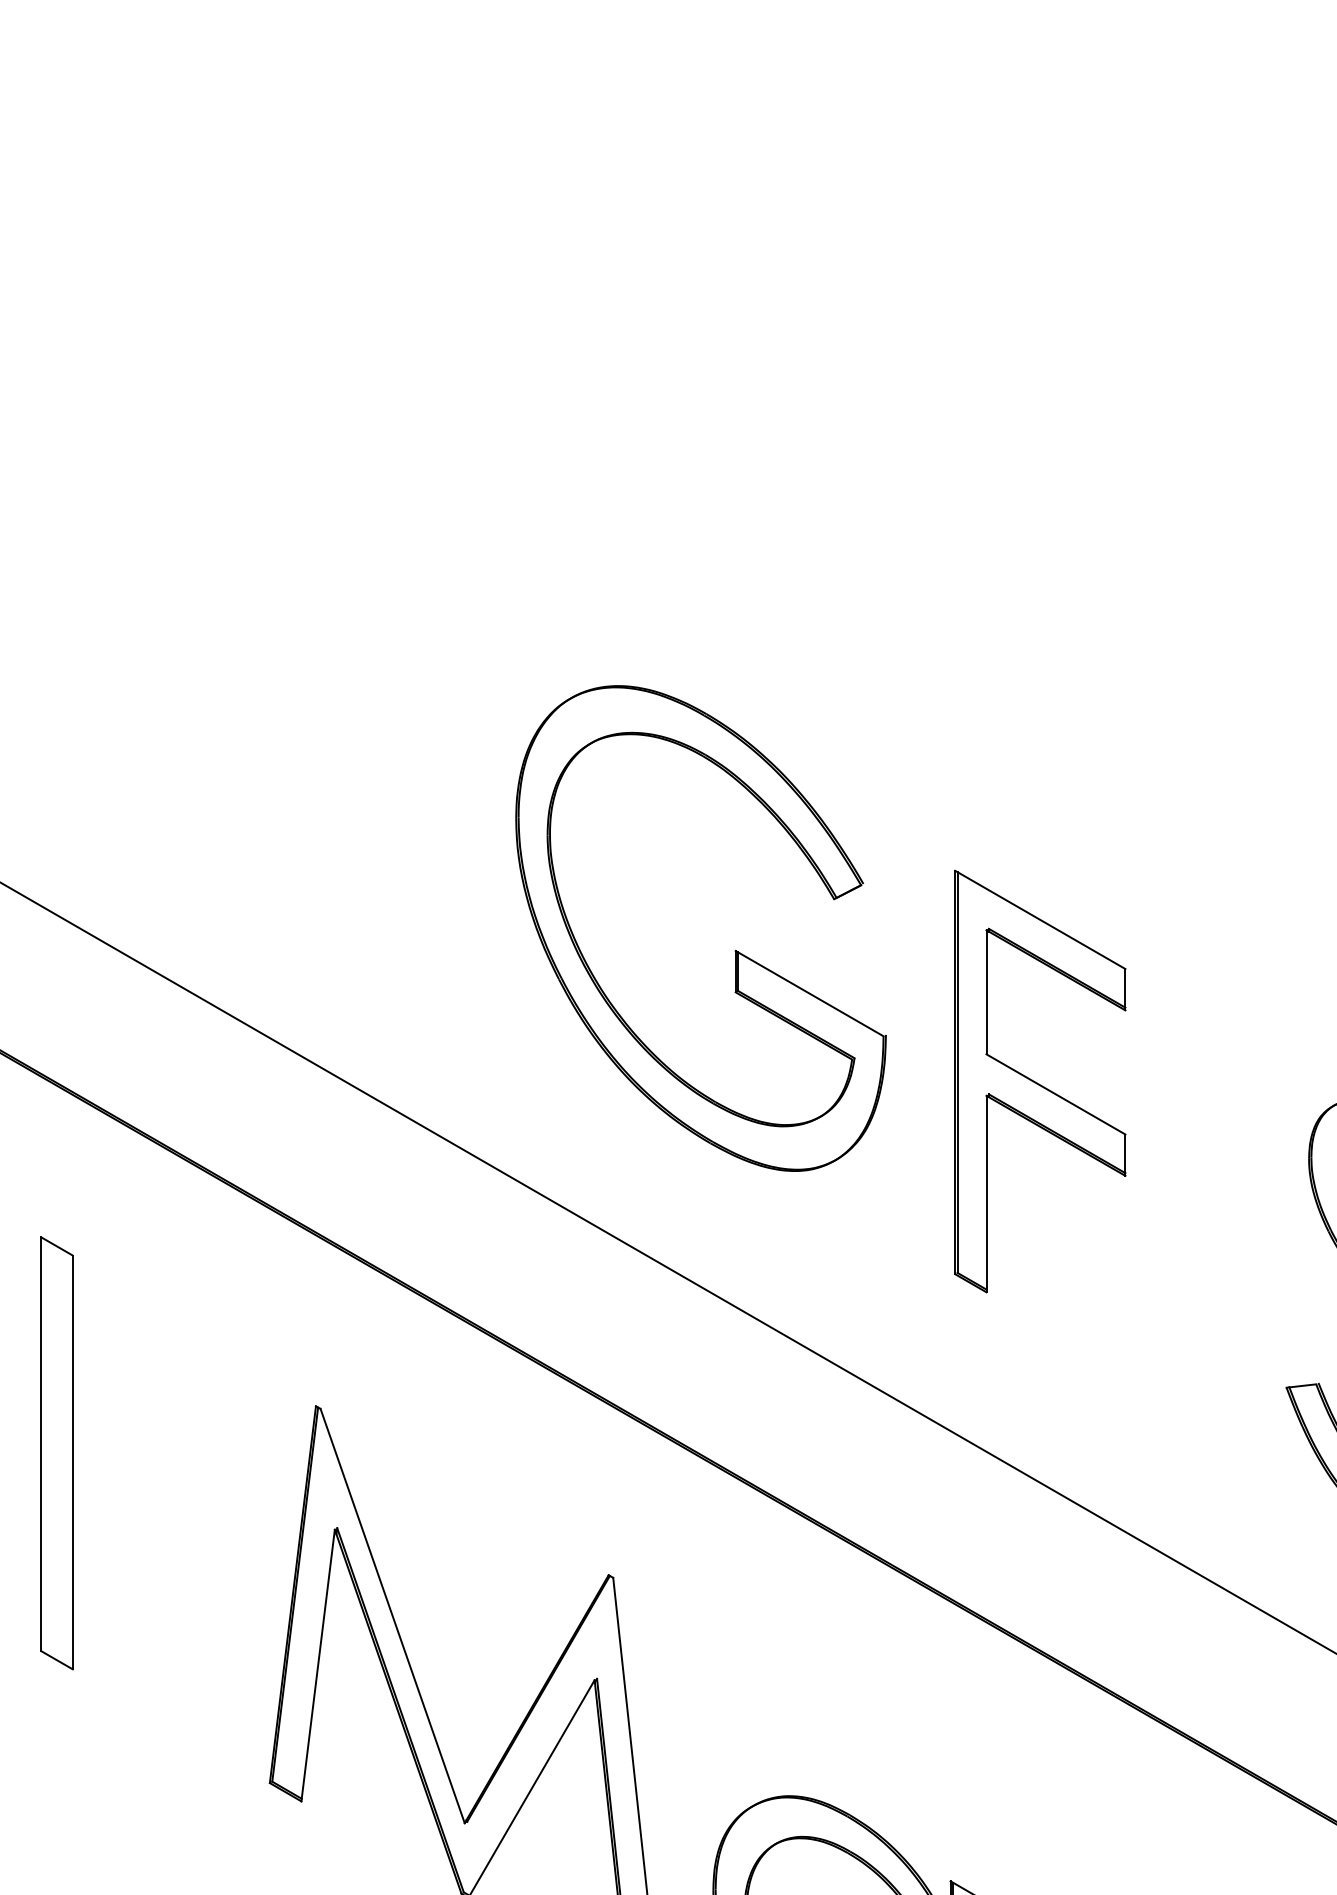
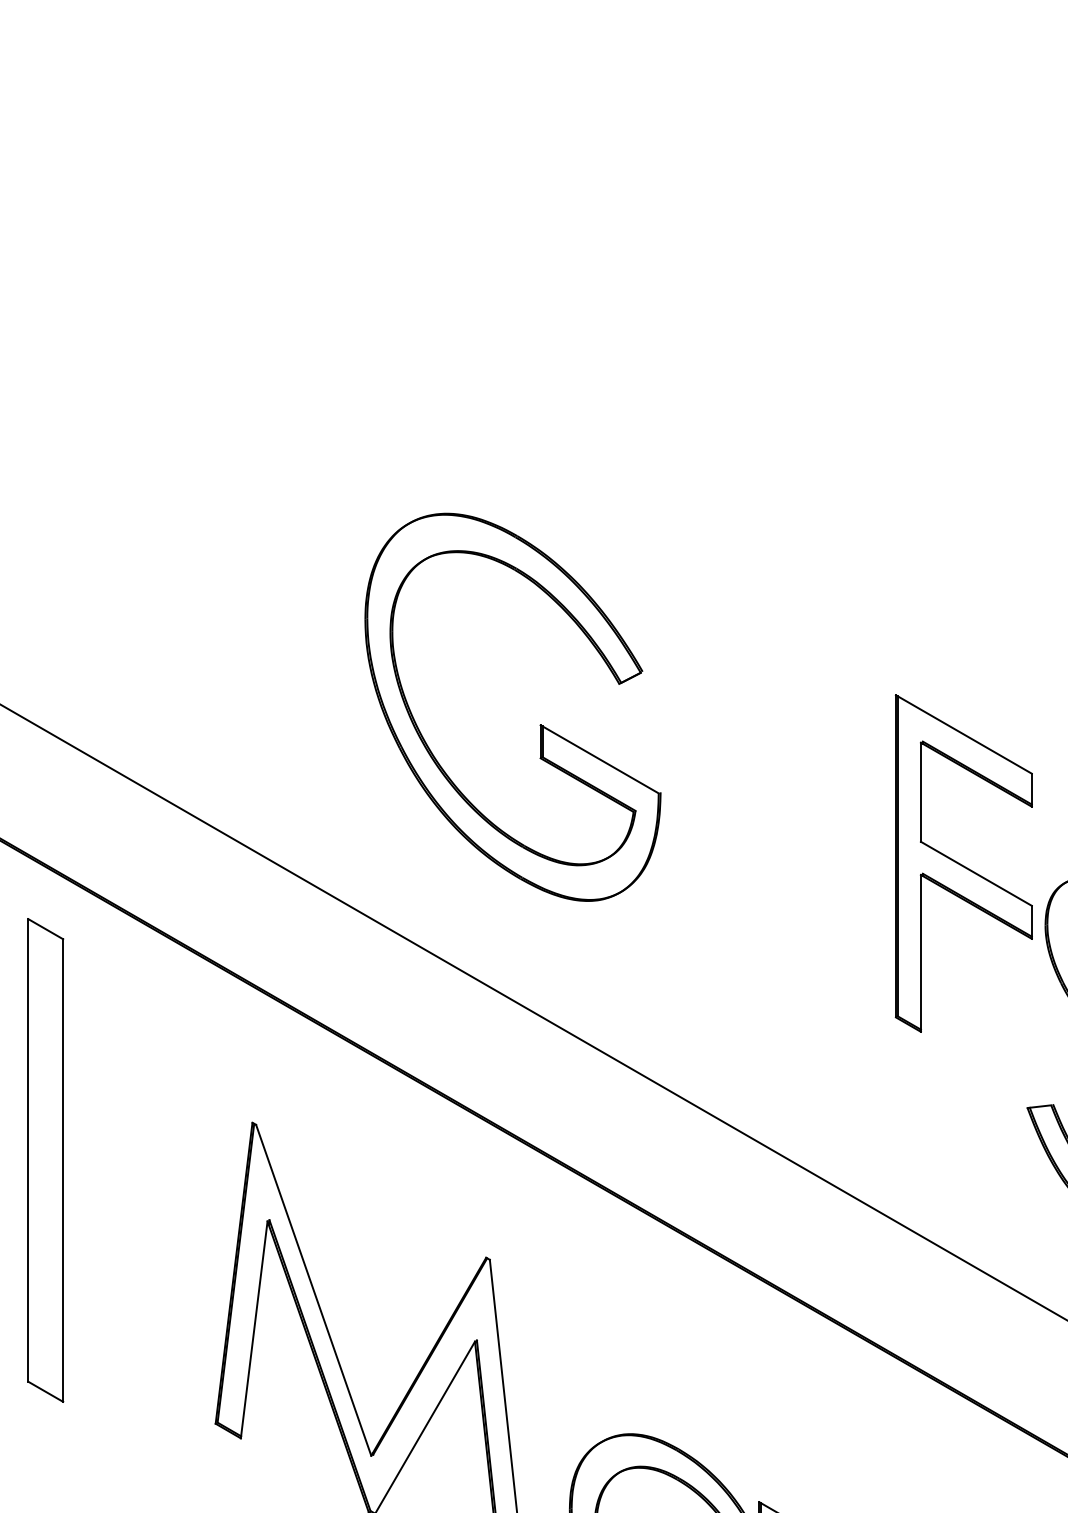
part: (734, 951) -> (539, 725), moved
part: (1039, 1081) -> (963, 863), moved
part: (56, 1453) -> (45, 1160), size x1.4

